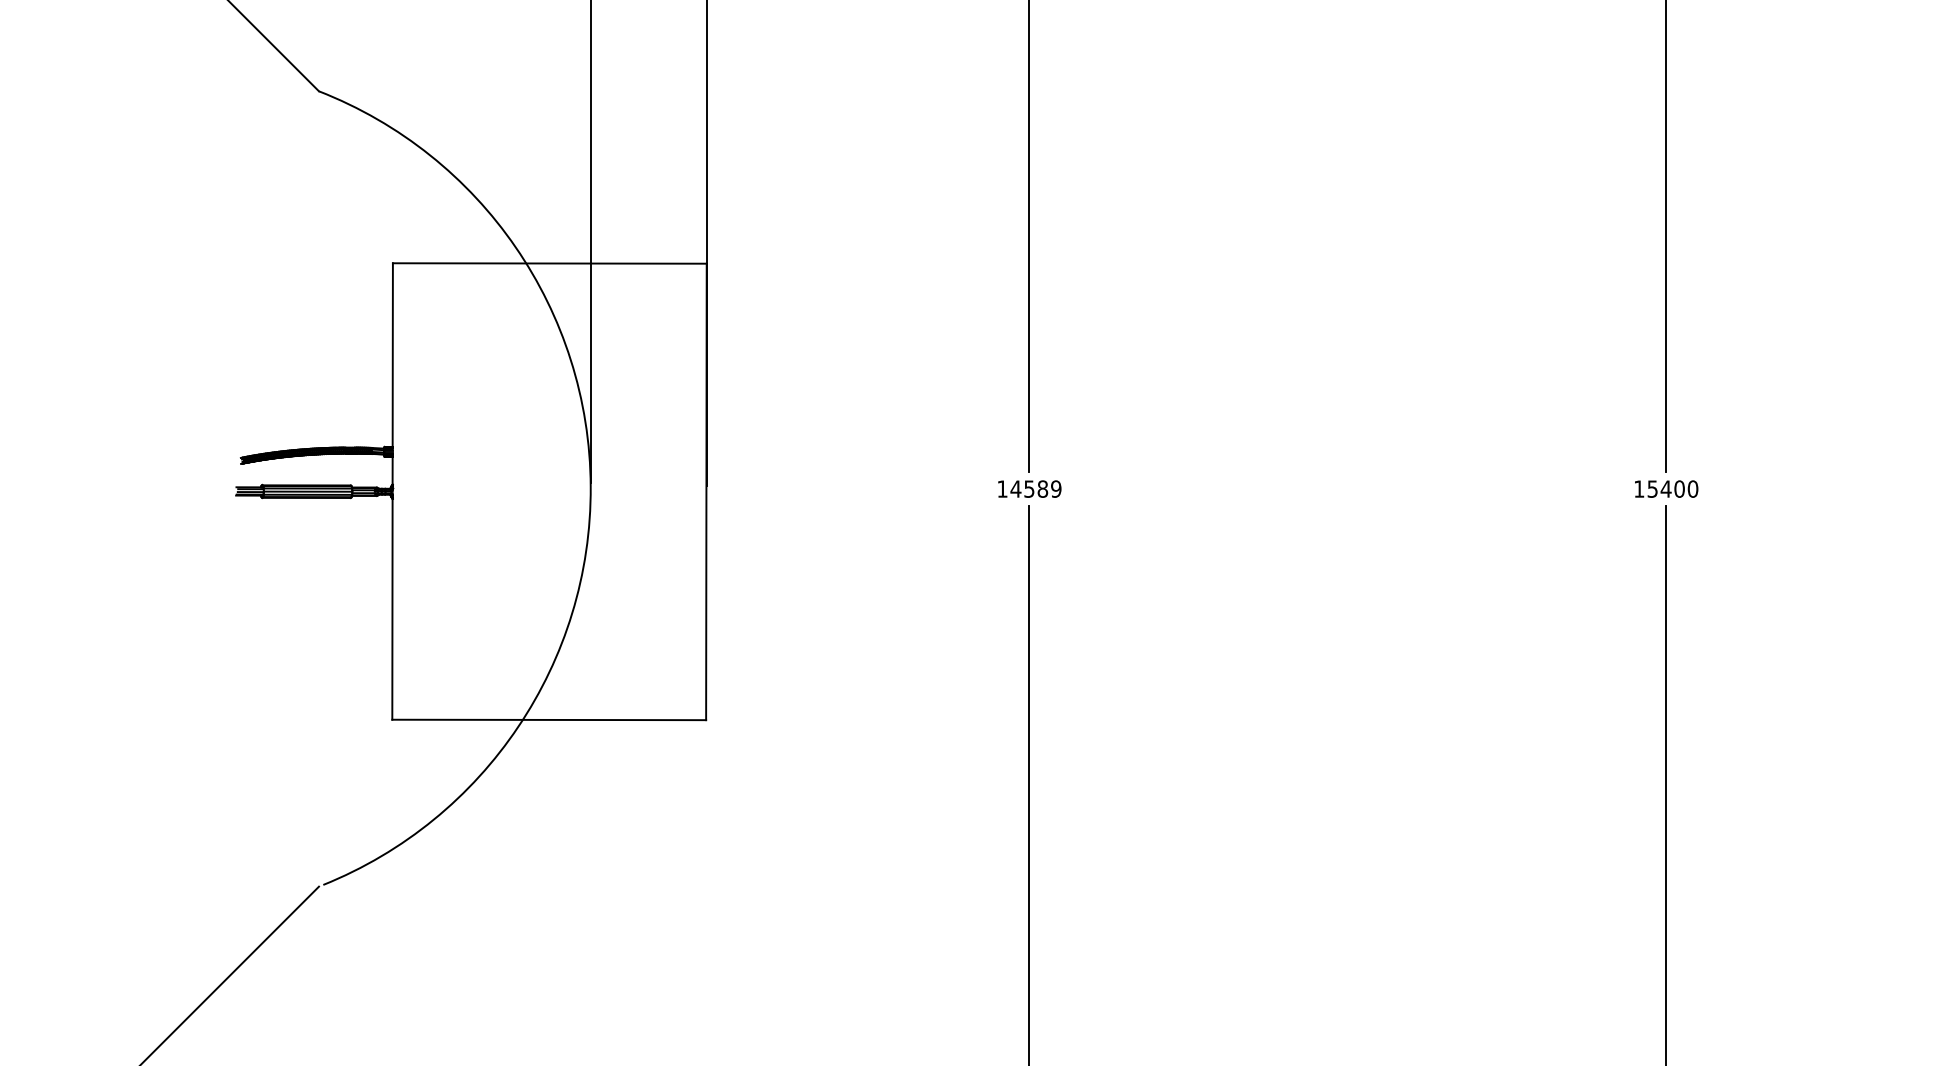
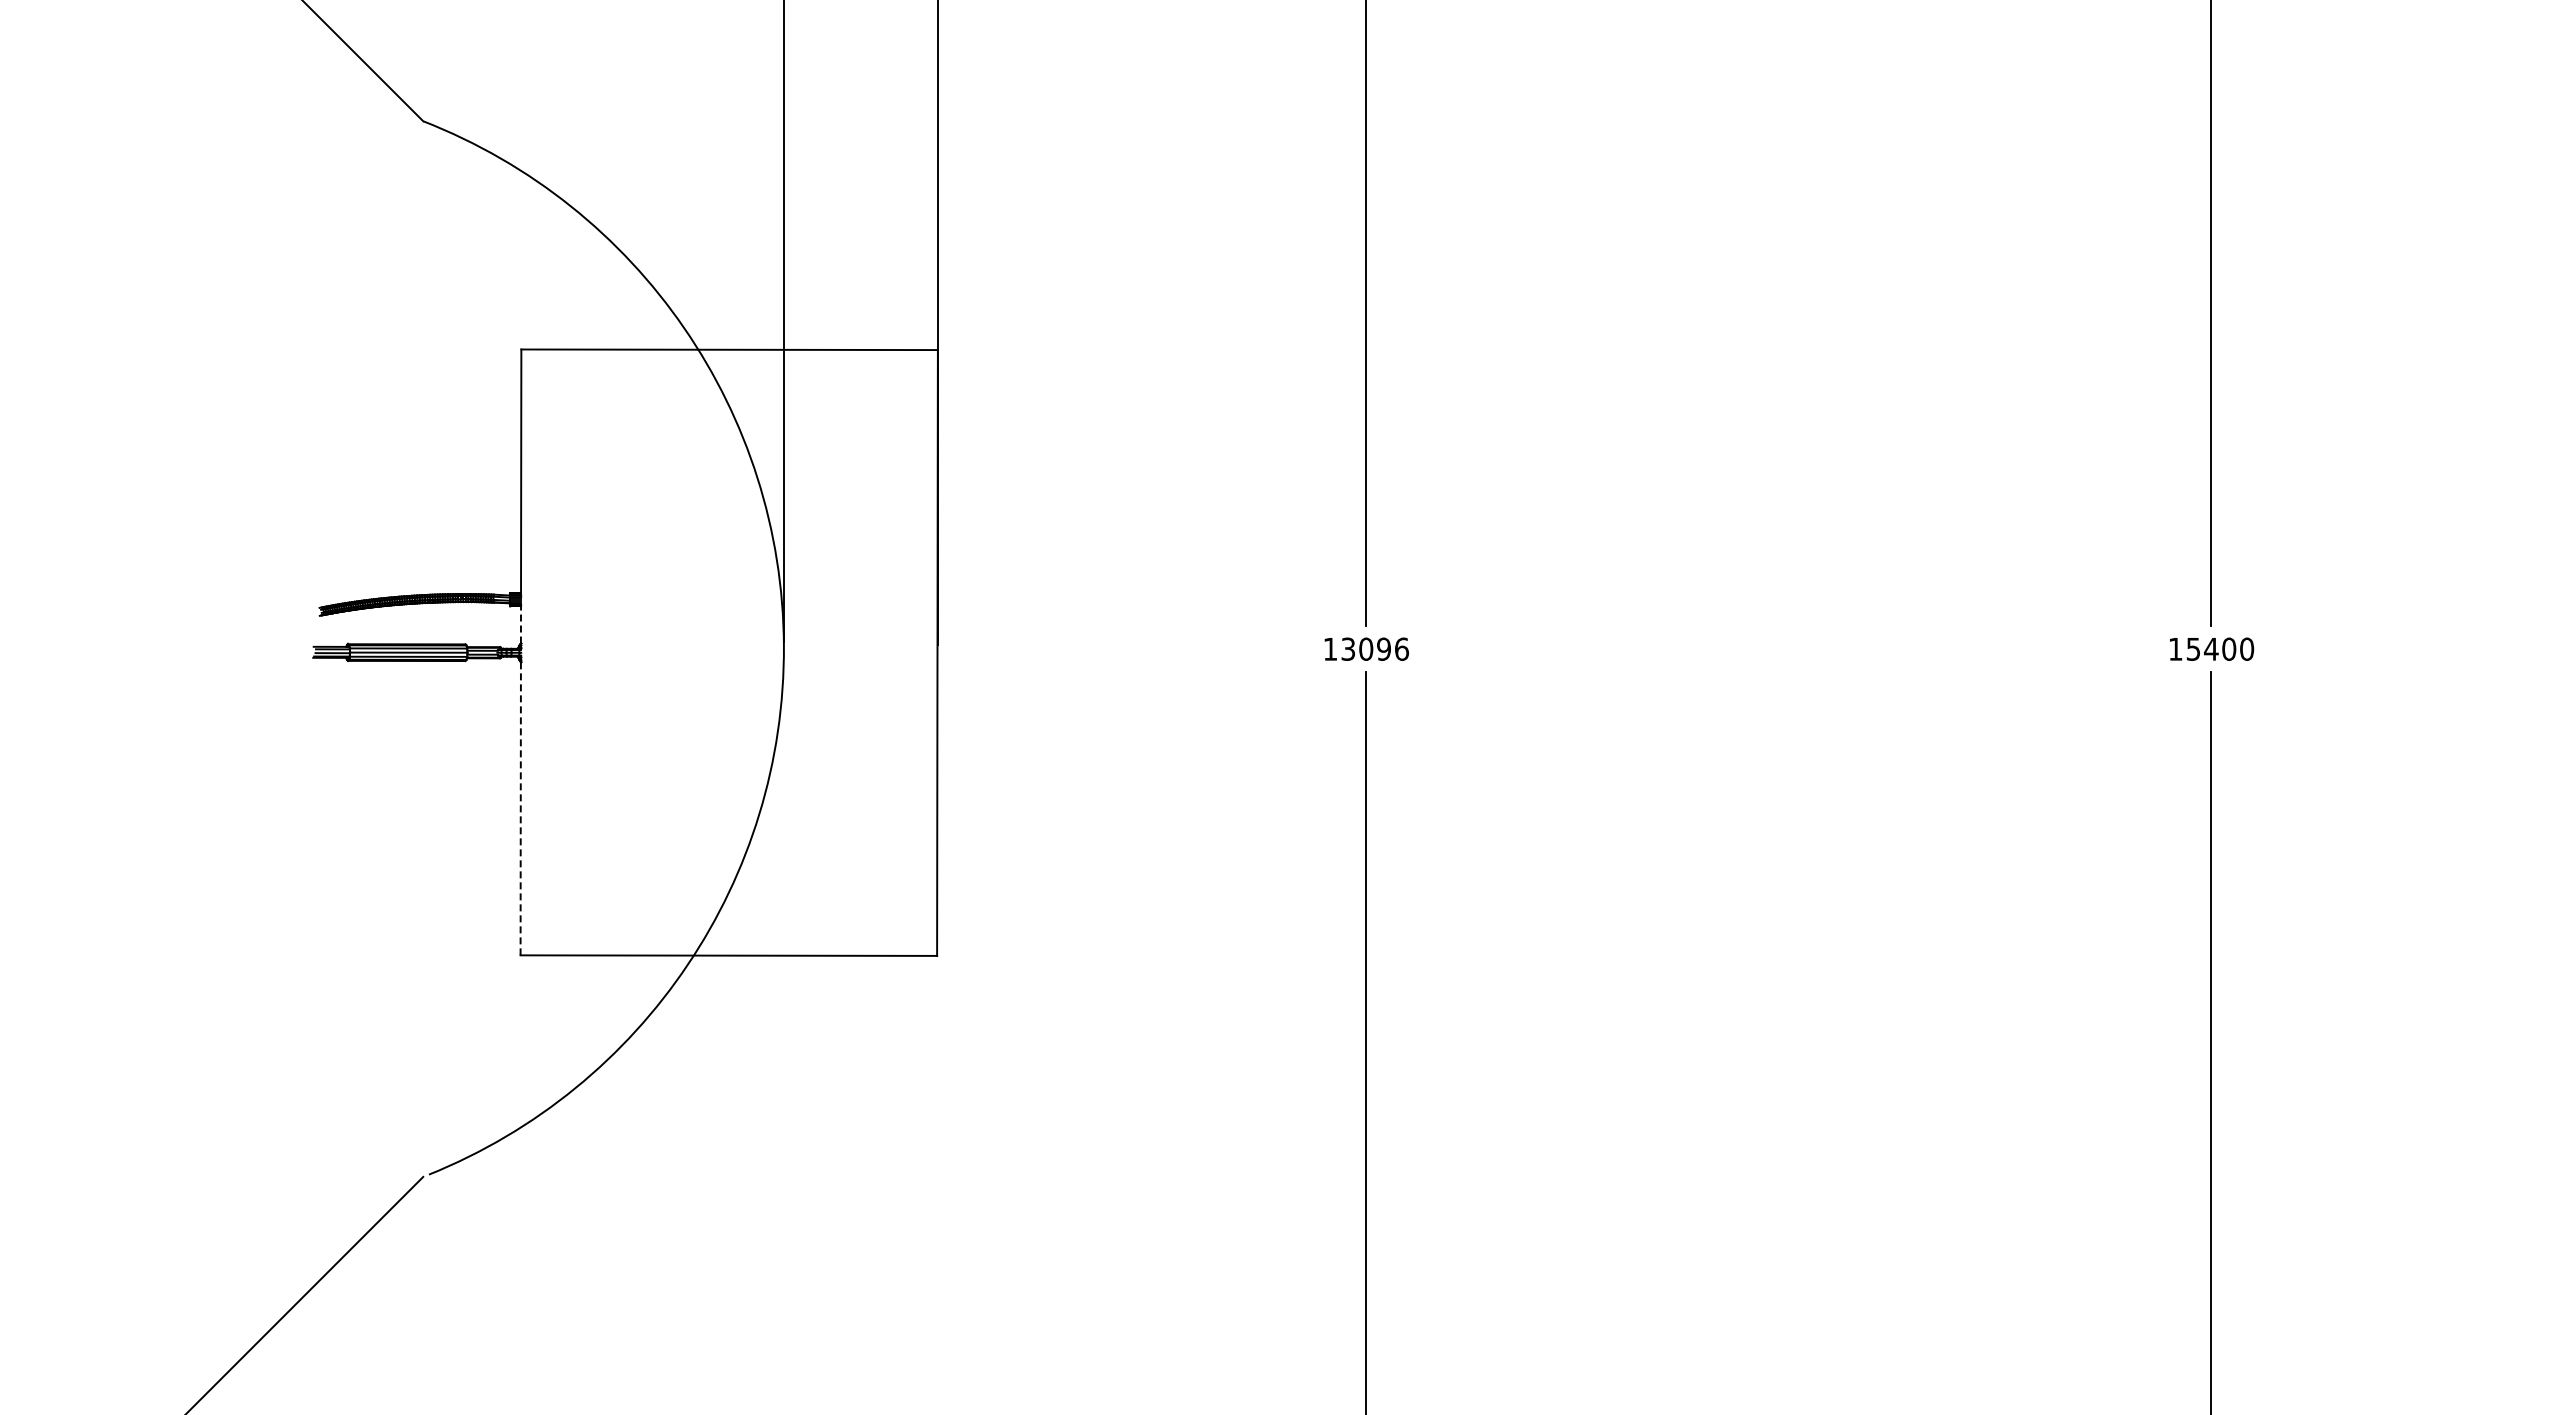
line: (392, 470) -> (520, 624), solid -> dashed
text: (1035, 488) -> (1374, 648), 14589 -> 13096
line: (392, 609) -> (520, 808), solid -> dashed

